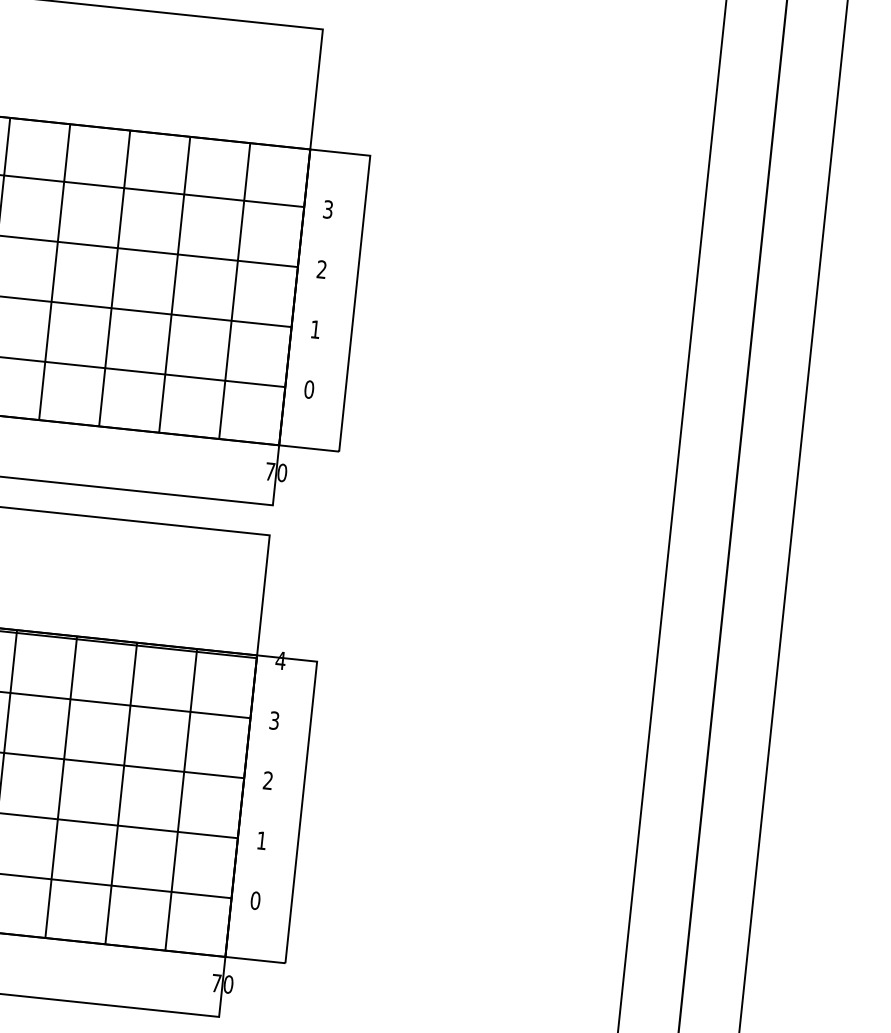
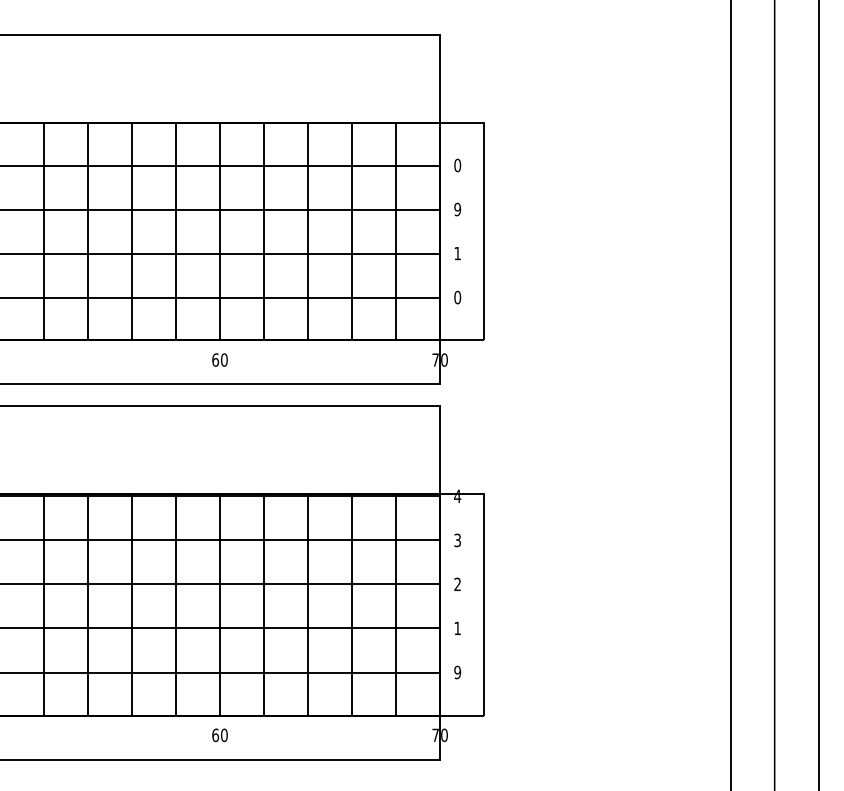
text: (327, 209) -> (457, 165), 3 -> 0
text: (321, 269) -> (457, 209), 2 -> 9
text: (255, 900) -> (457, 672), 0 -> 9

